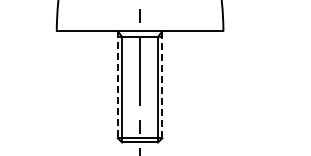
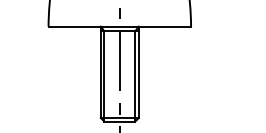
line: (162, 84) -> (138, 72), dashed -> solid
line: (117, 85) -> (100, 72), dashed -> solid

